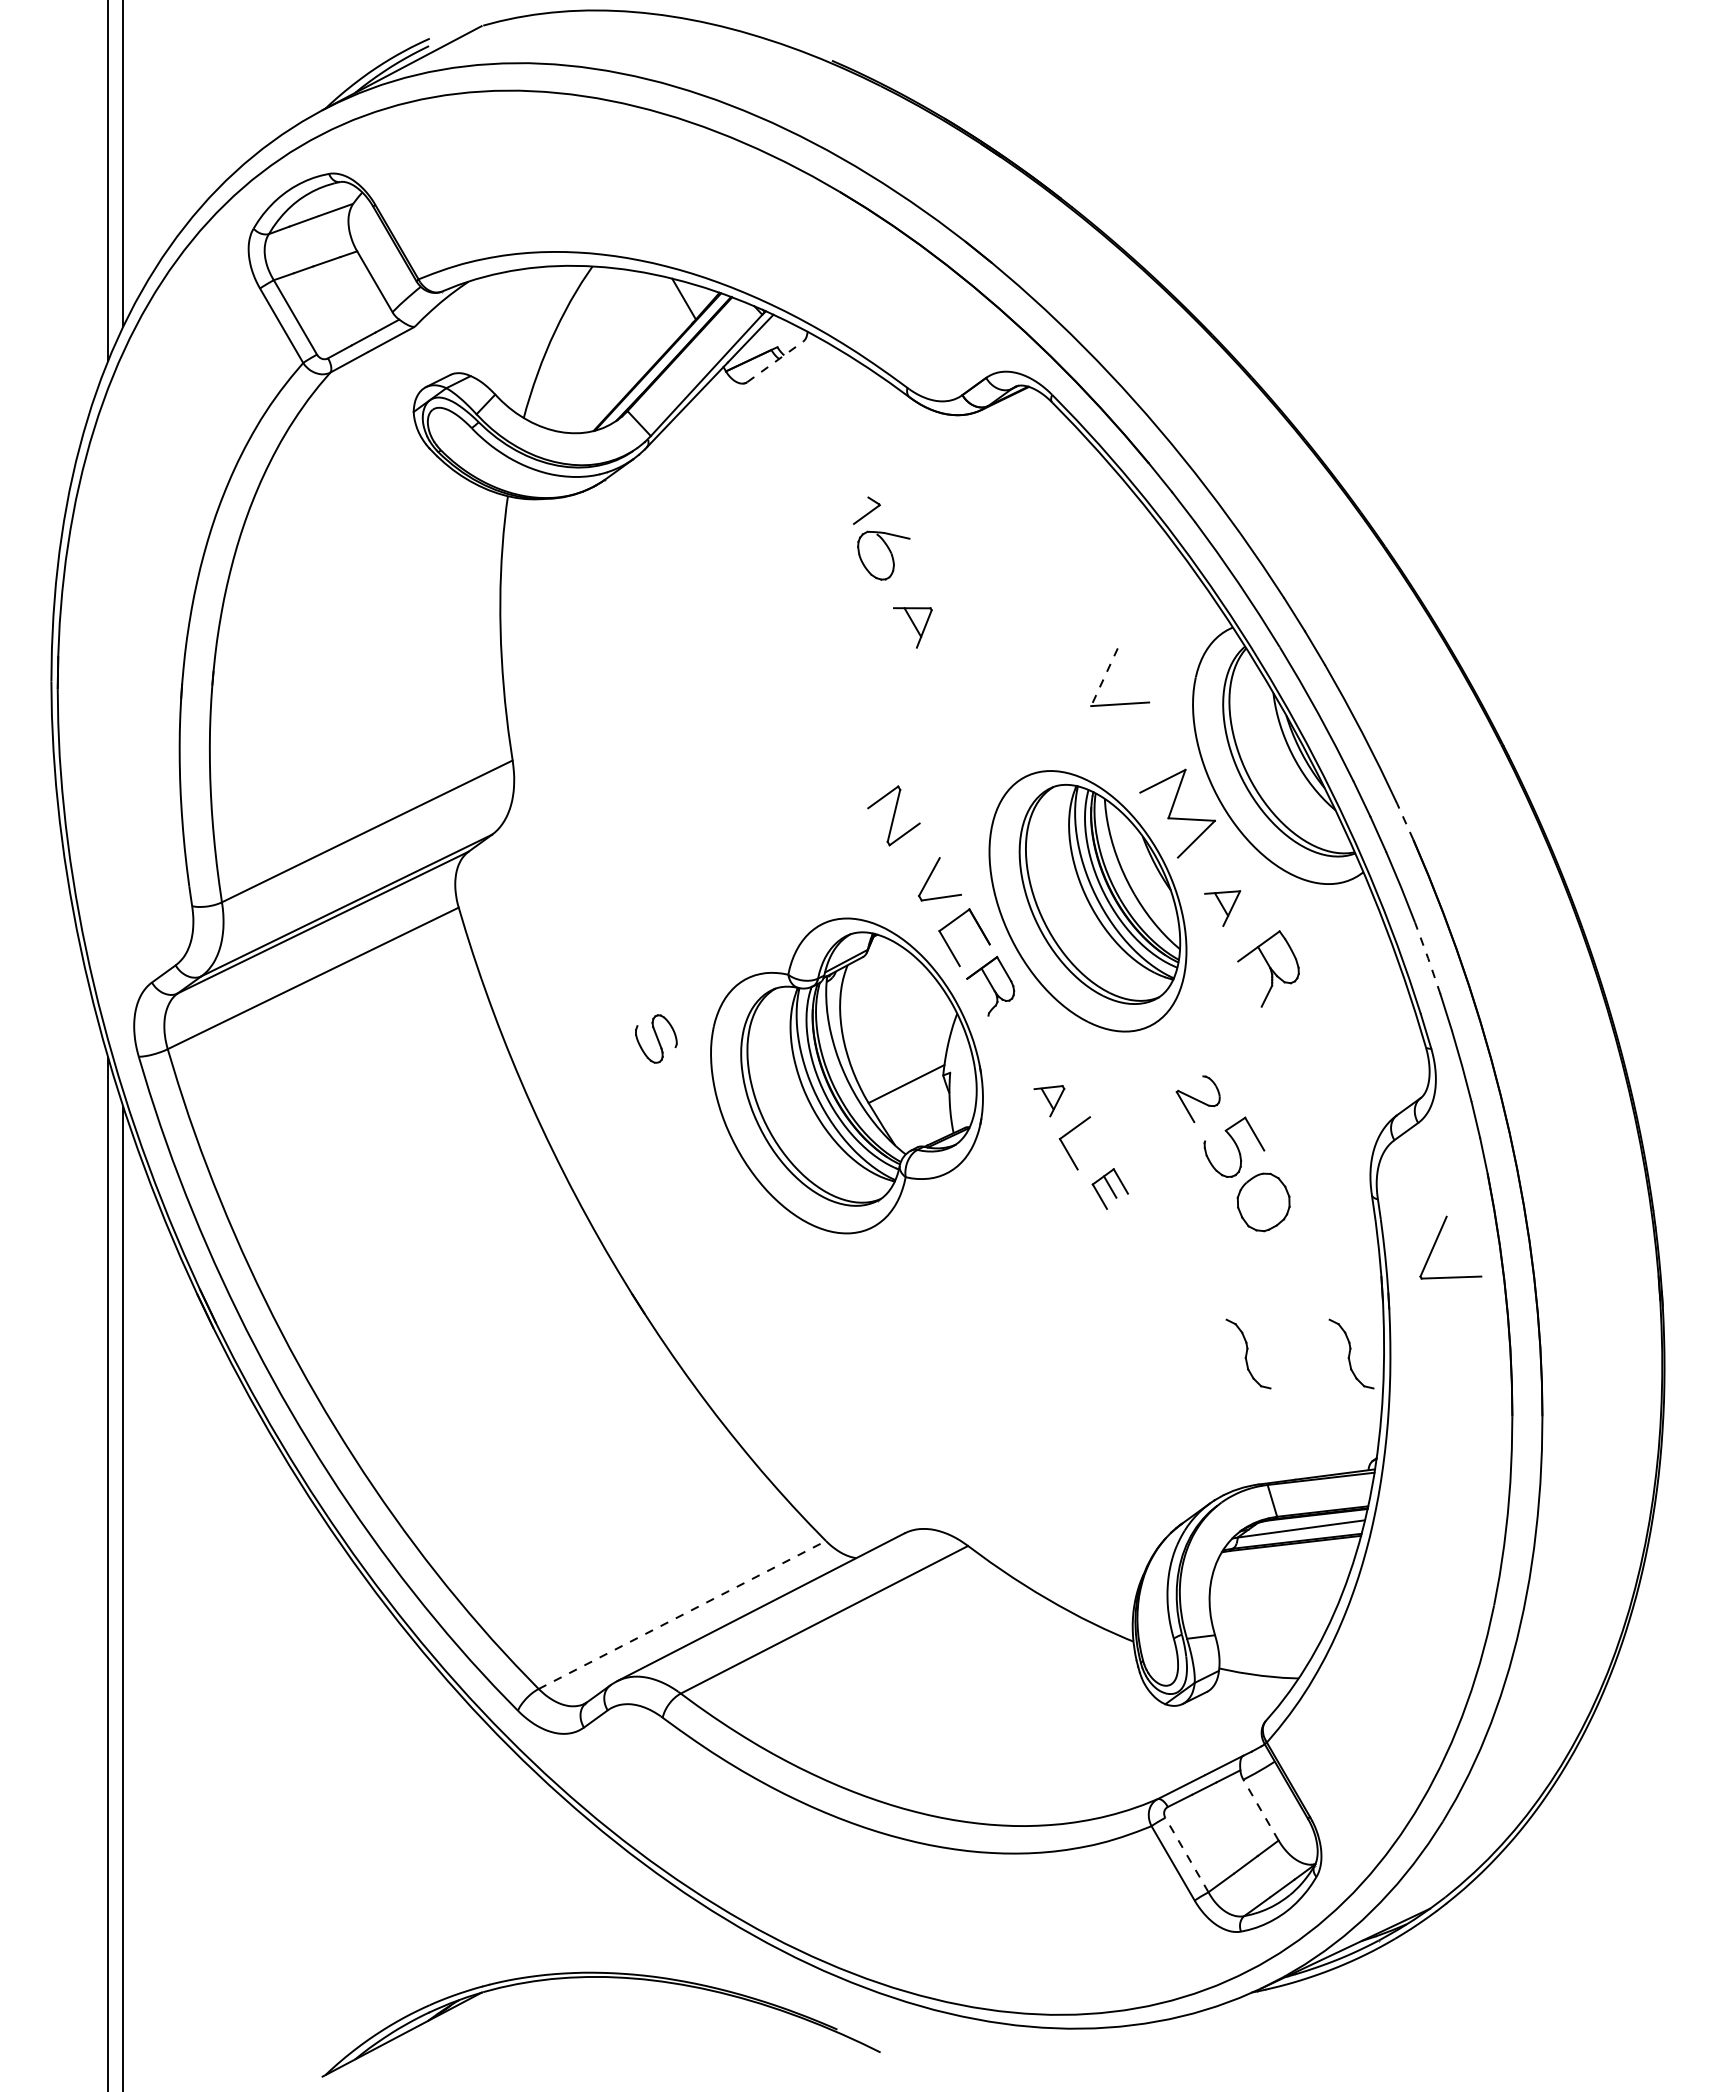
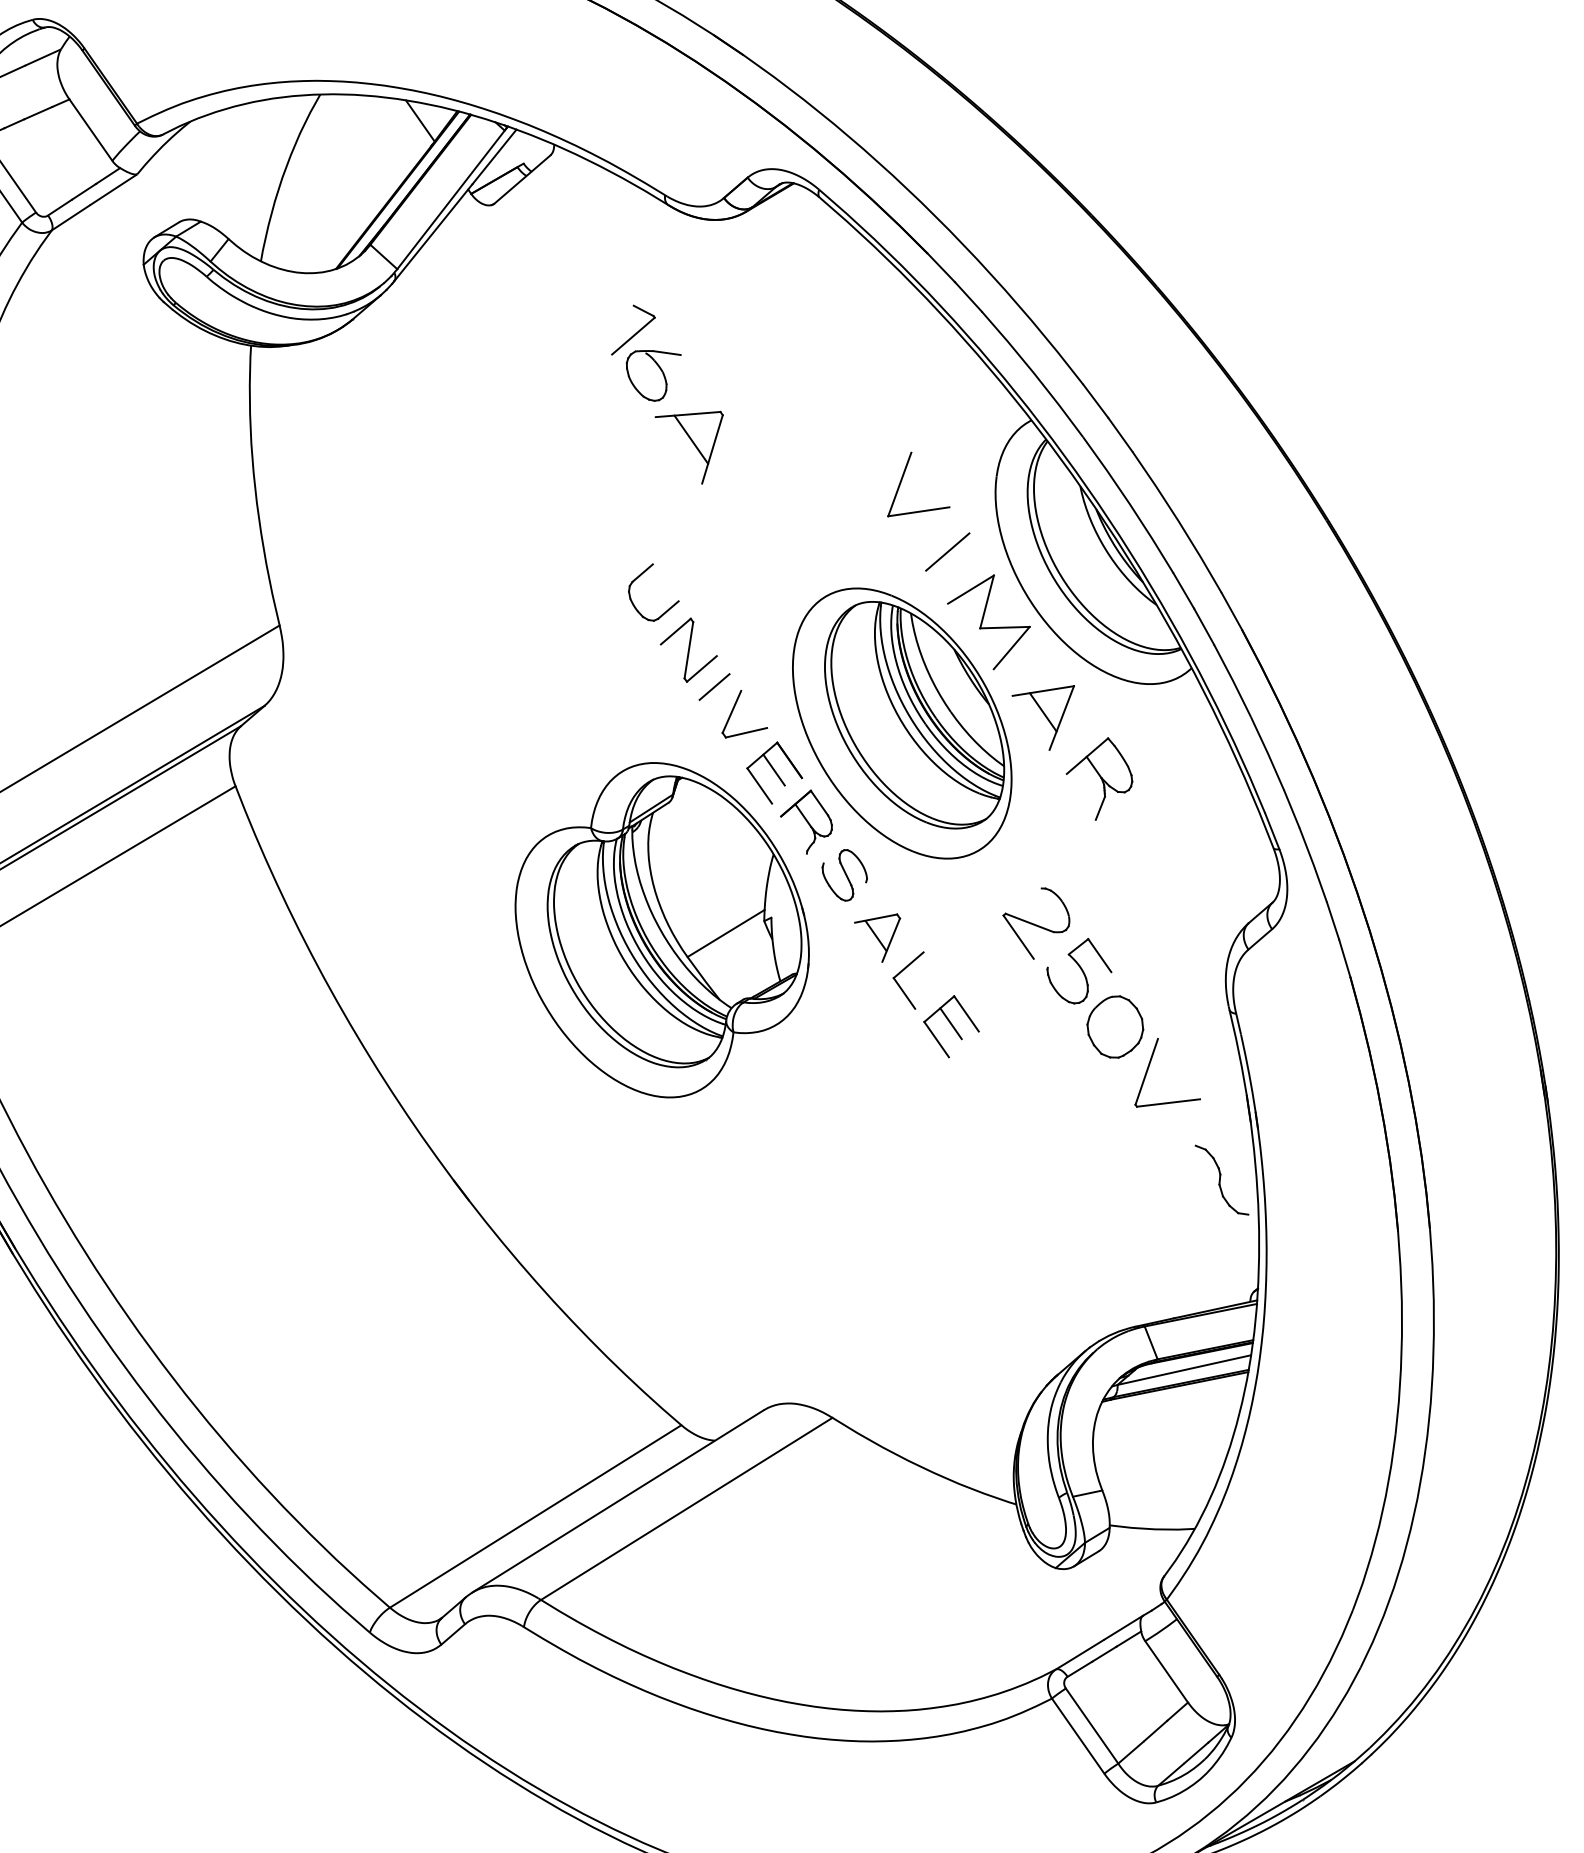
line: (775, 361) -> (522, 178), dashed -> solid
part: (866, 510) -> (632, 328), size x1.67
part: (912, 627) -> (691, 448), size x1.67
line: (1104, 677) -> (899, 484), dashed -> solid
part: (855, 742) -> (641, 575), added
line: (1143, 744) -> (947, 552), added
line: (1405, 821) -> (1231, 610), dashed -> solid
line: (915, 852) -> (714, 687), added
part: (1222, 908) -> (1045, 719), size x1.67
line: (964, 934) -> (774, 769), added
line: (1428, 958) -> (1268, 753), dashed -> solid
part: (656, 1038) -> (845, 874), moved
part: (1197, 1098) -> (1035, 922), size x1.43
part: (1049, 1100) -> (879, 938), size x1.43
part: (1110, 1188) -> (951, 1026), size x1.43
part: (1437, 1240) -> (1150, 1064), moved
part: (1248, 1353) -> (1112, 1188), removed
line: (682, 1615) -> (535, 1516), dashed -> solid
line: (1260, 1809) -> (1166, 1671), dashed -> solid
line: (1186, 1854) -> (1091, 1725), dashed -> solid

